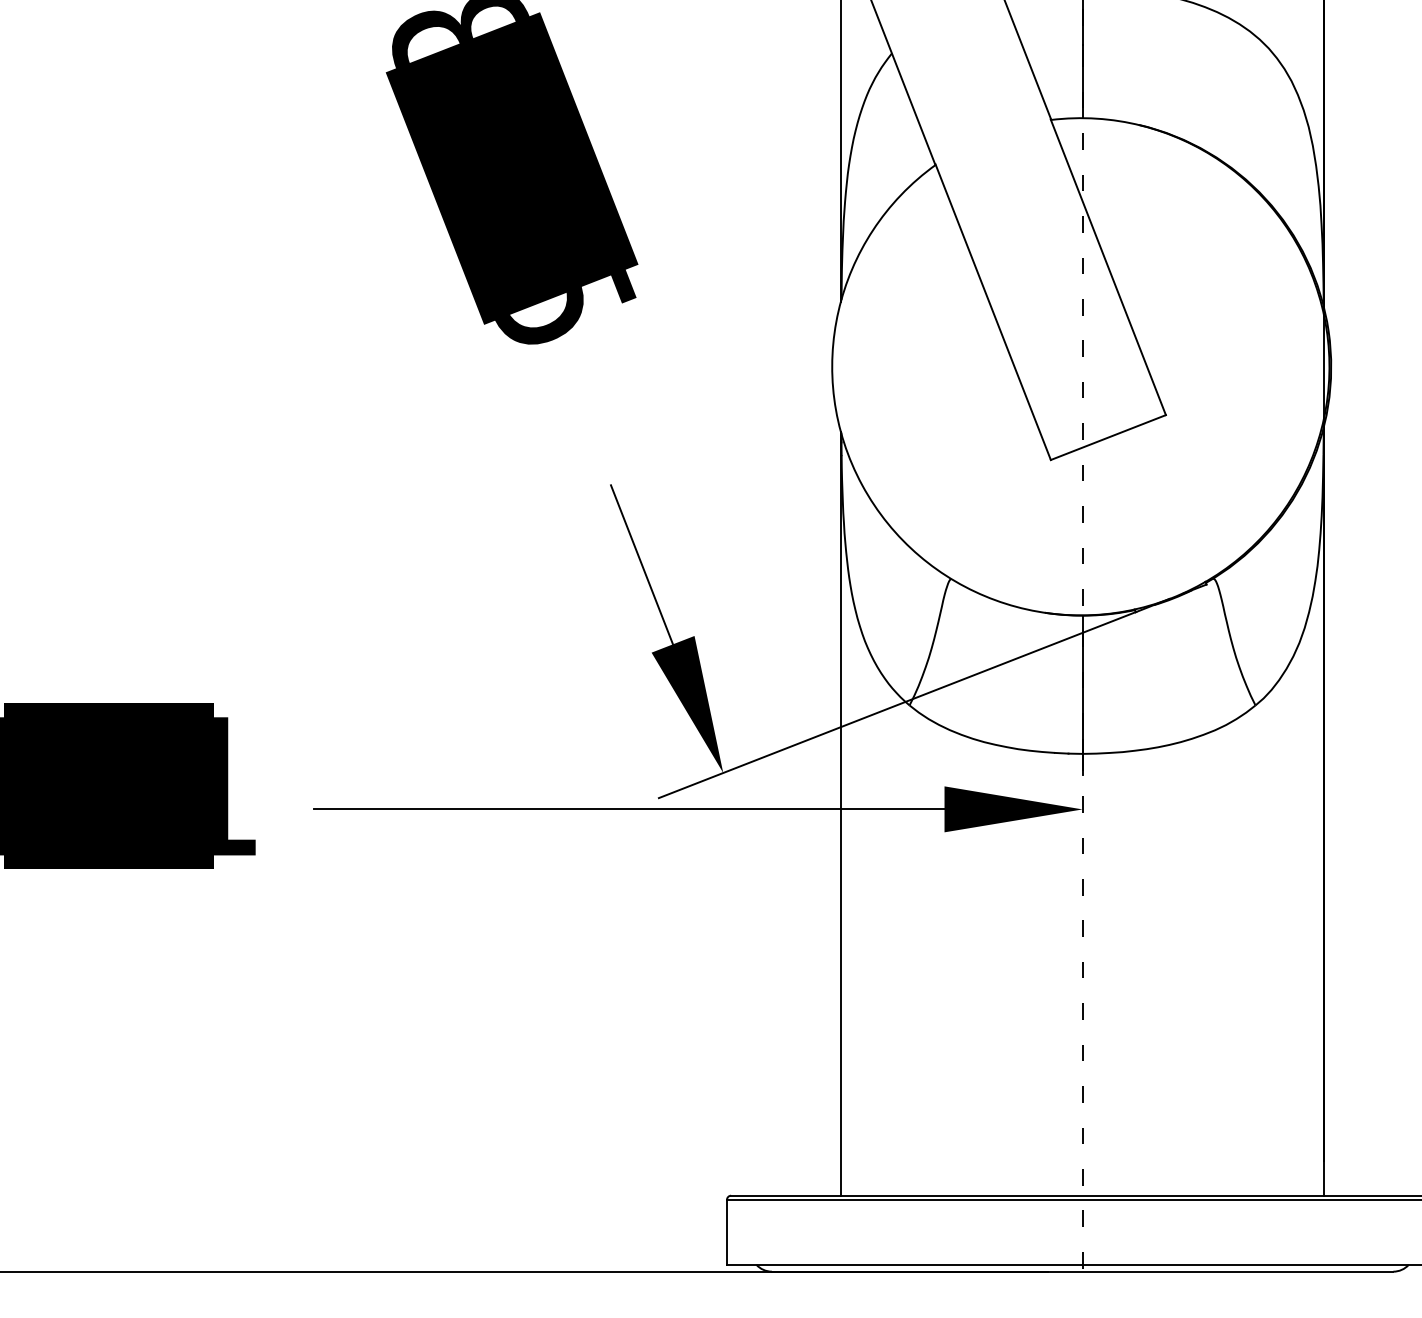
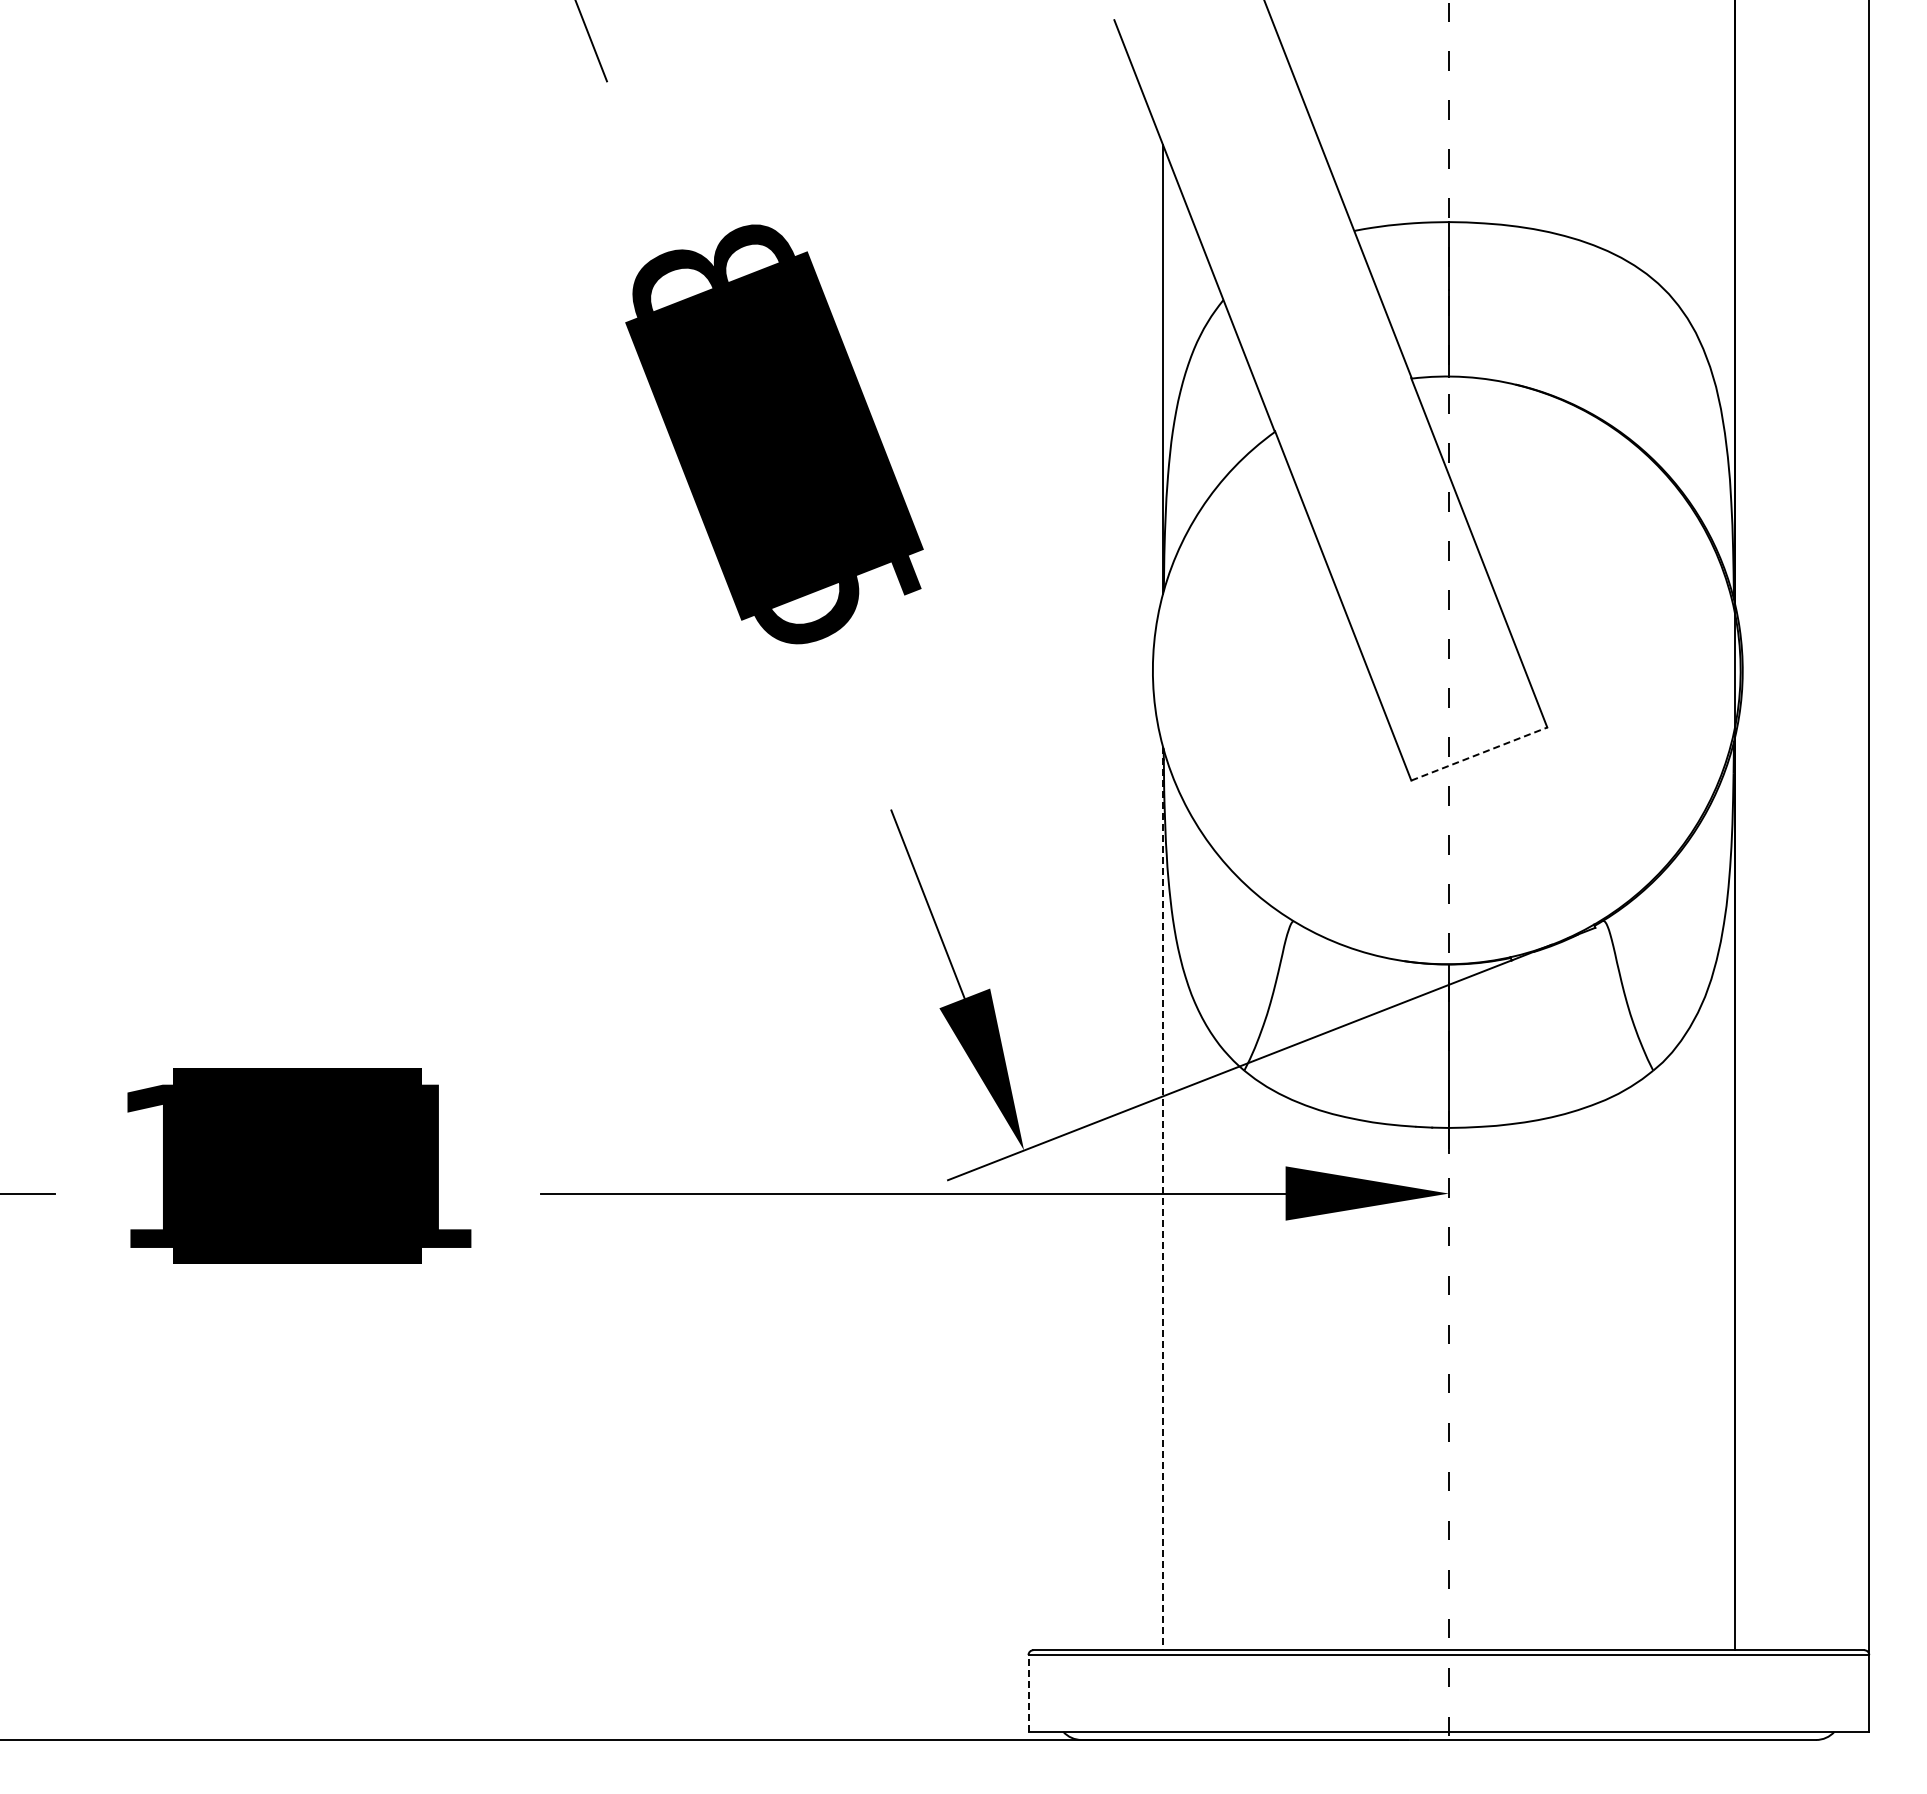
line: (1108, 437) -> (1479, 754), solid -> dashed
line: (841, 814) -> (1163, 1199), solid -> dashed
line: (726, 1231) -> (1028, 1692), solid -> dashed

